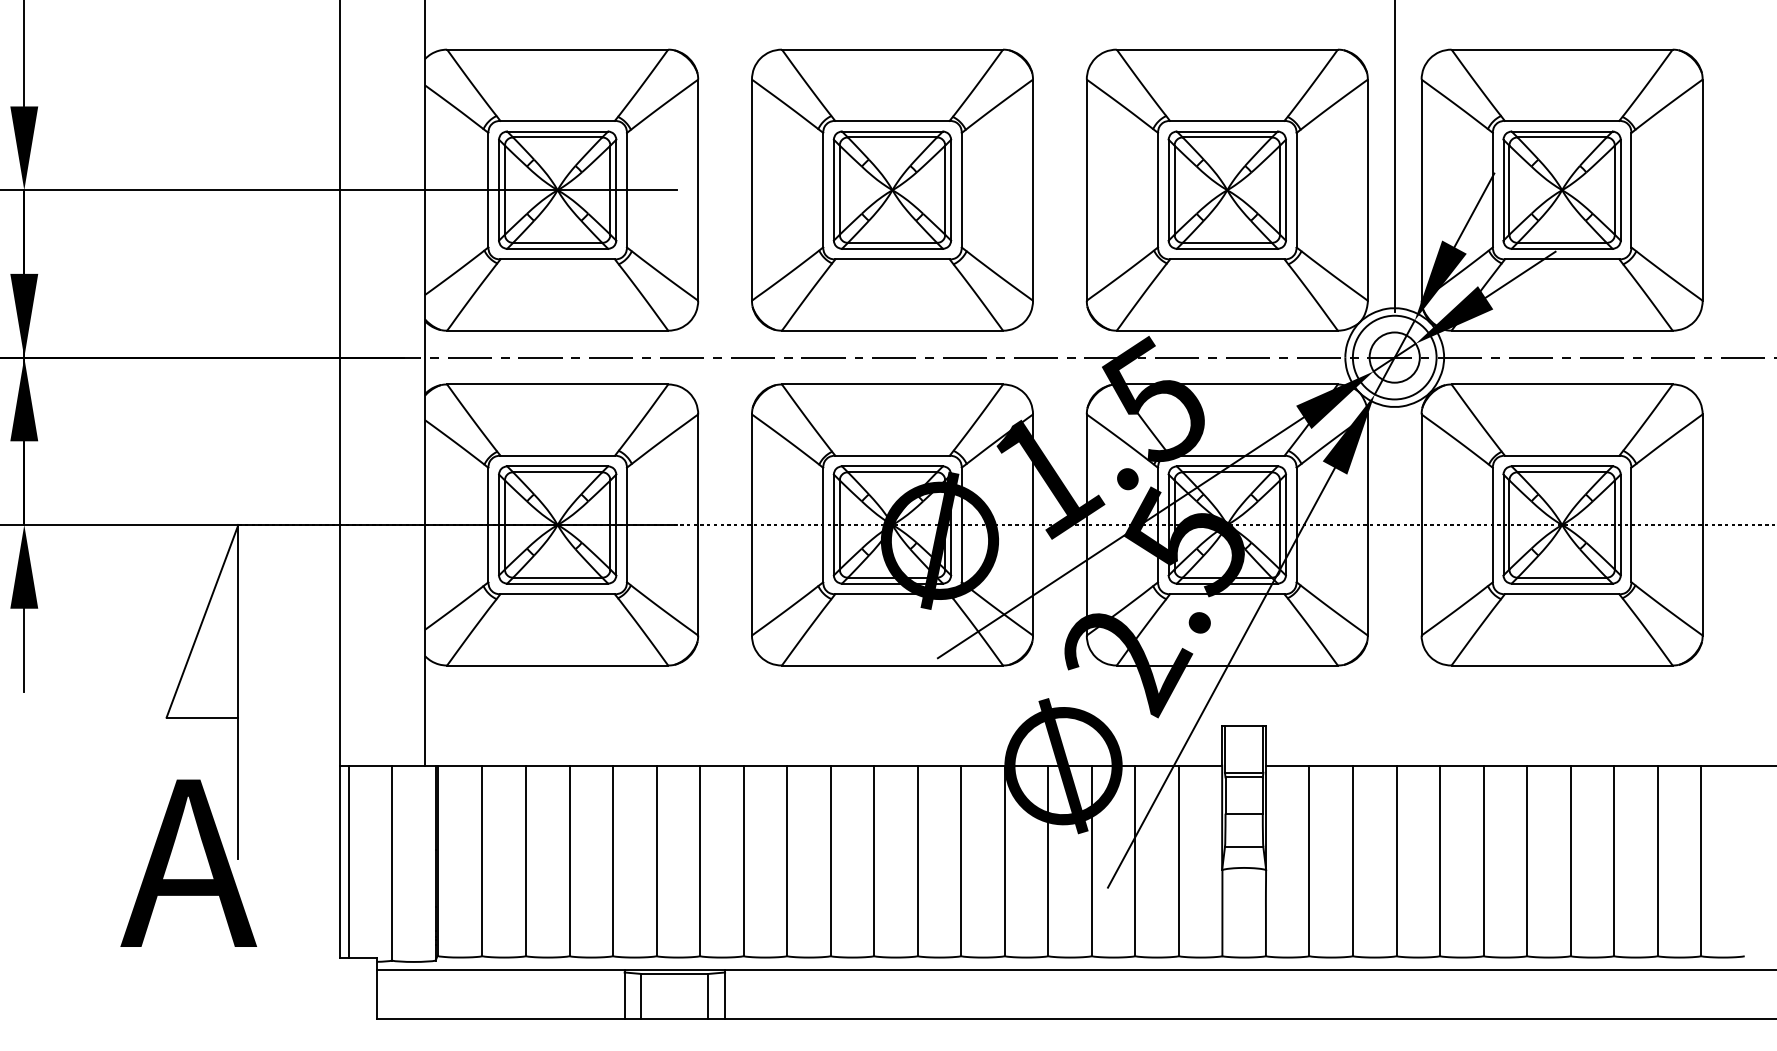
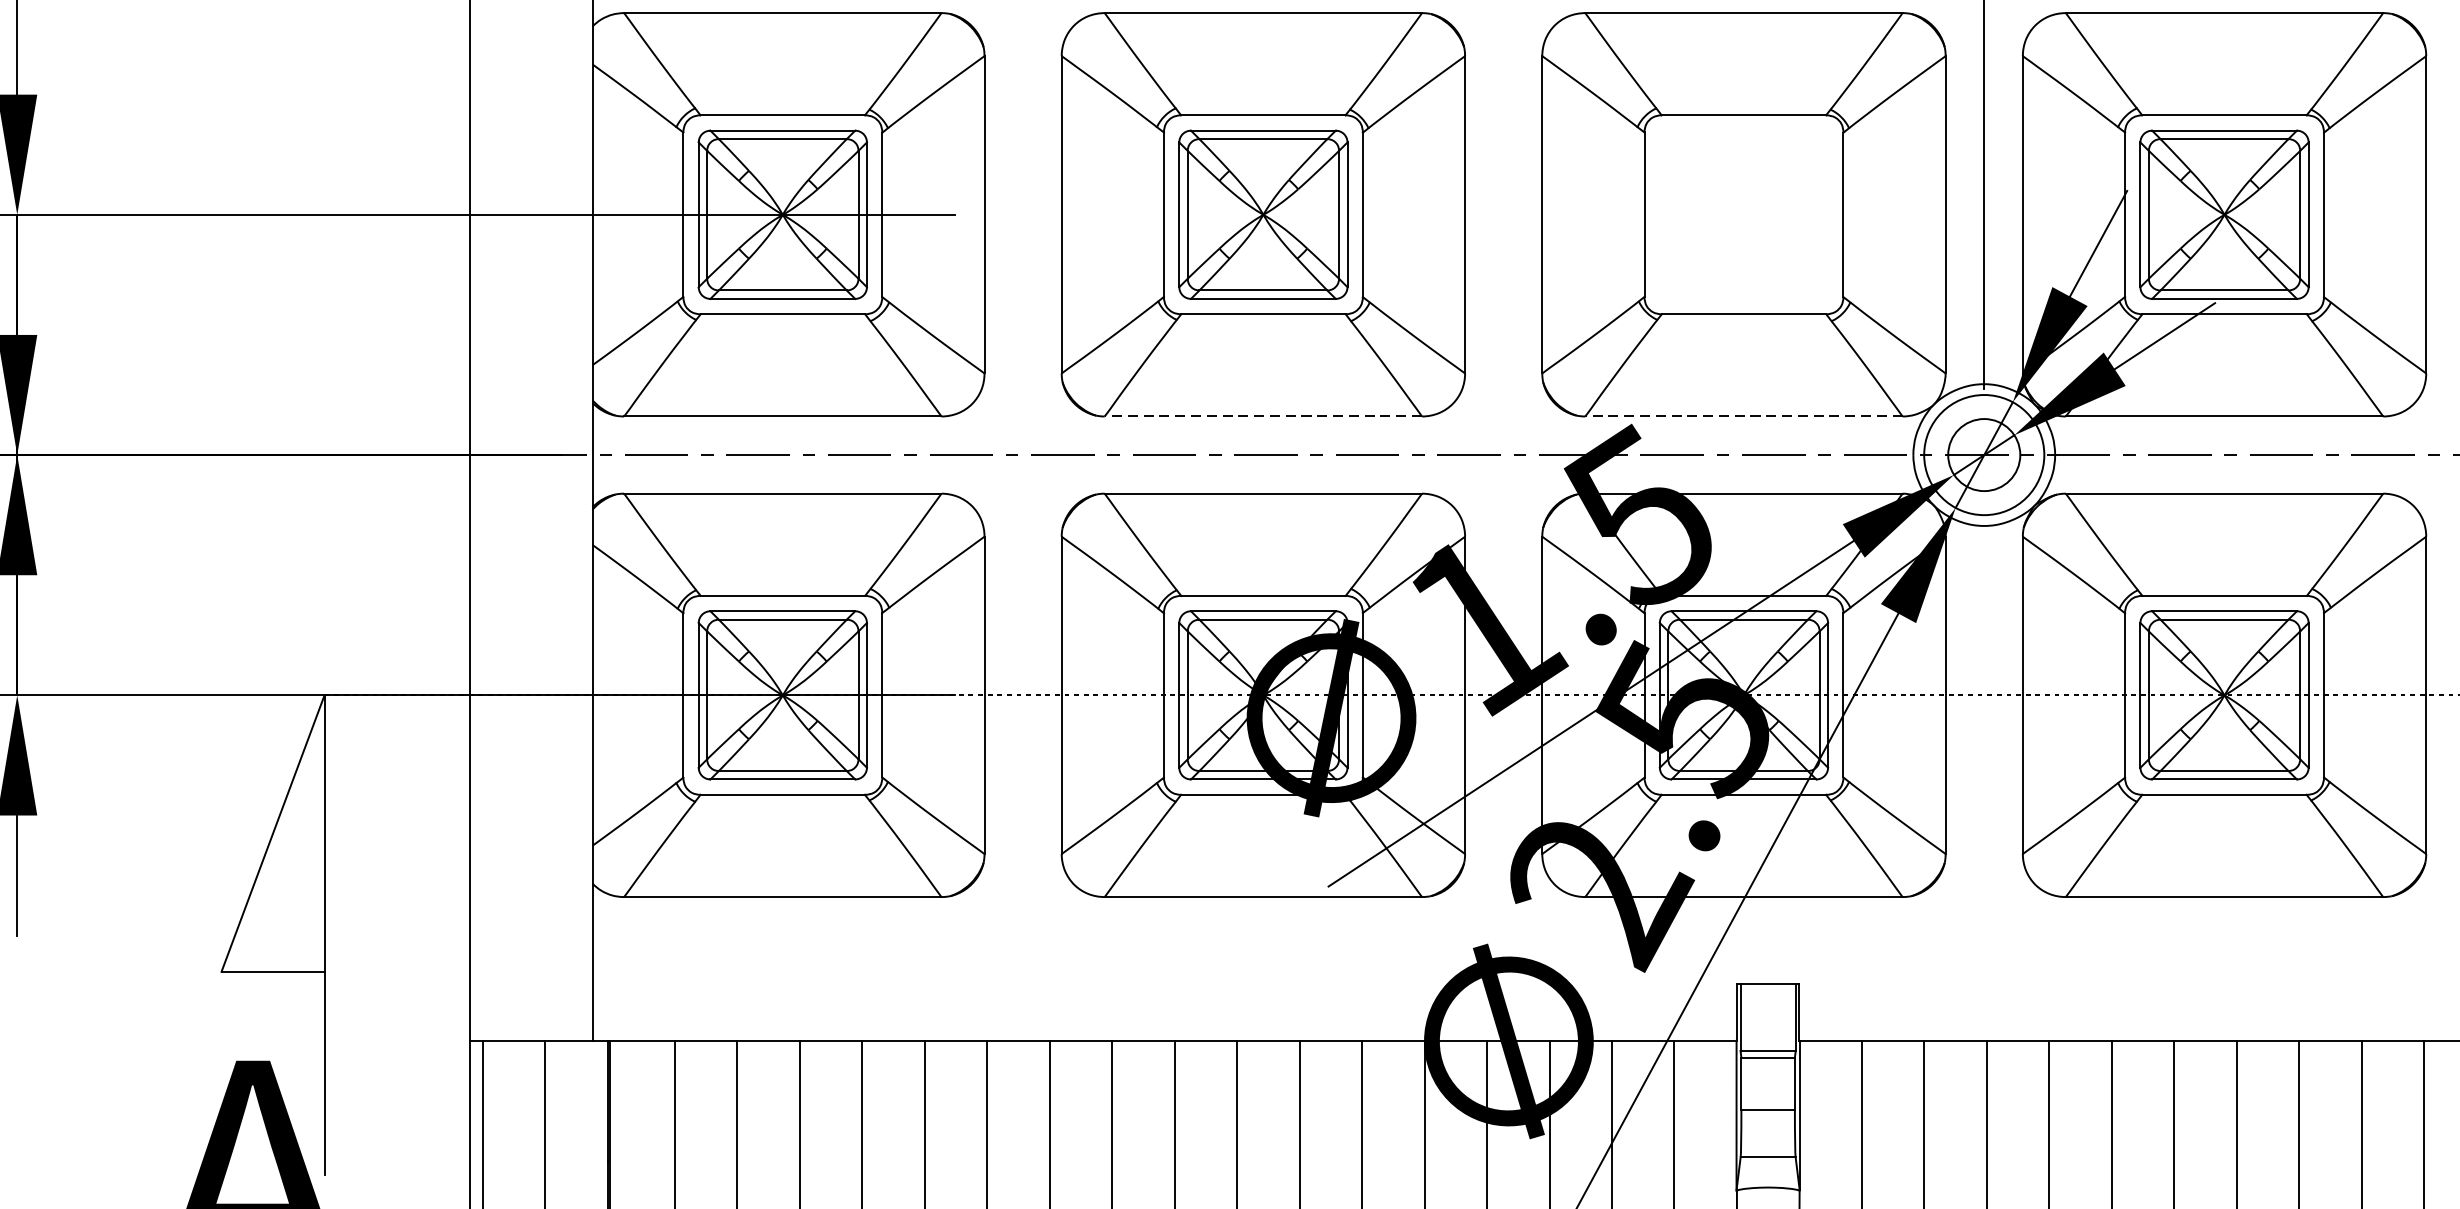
part: (1226, 189) -> (1742, 213), removed
line: (892, 330) -> (1263, 416), solid -> dashed
line: (1227, 330) -> (1744, 416), solid -> dashed

